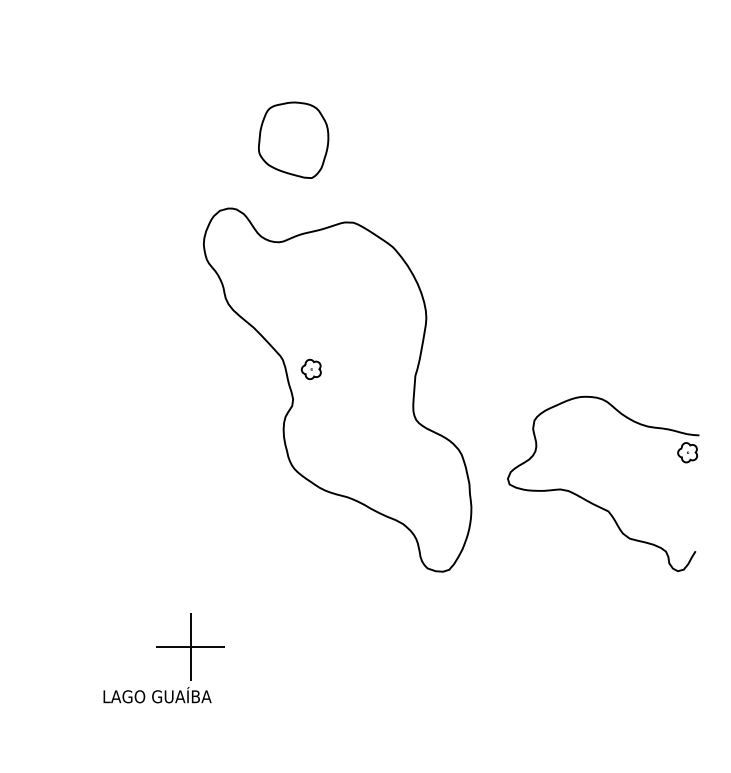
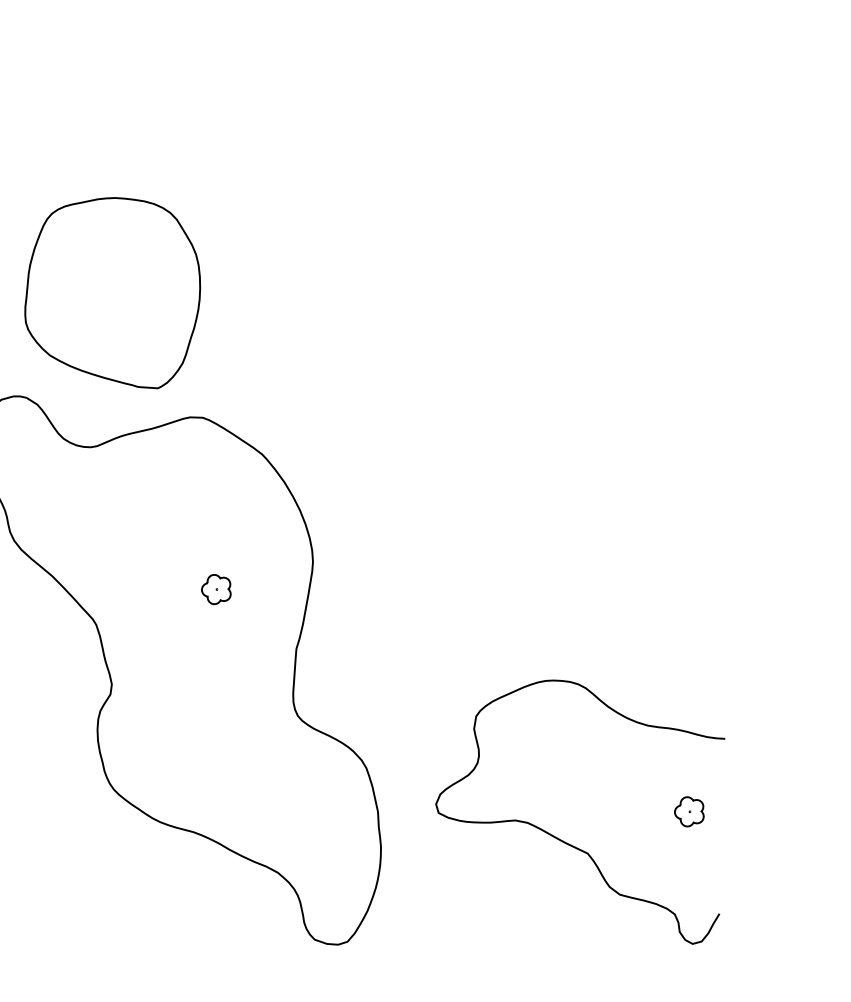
part: (293, 140) -> (112, 293), size x1.67
part: (310, 369) -> (215, 589), moved
part: (687, 452) -> (689, 811), moved

